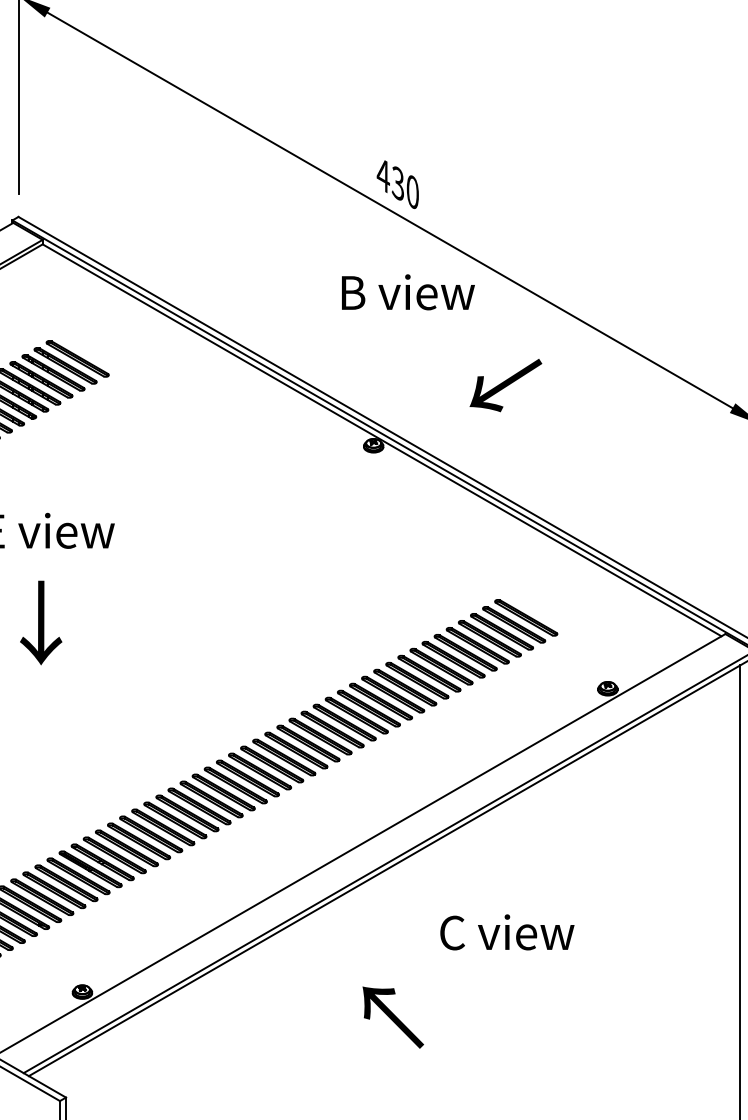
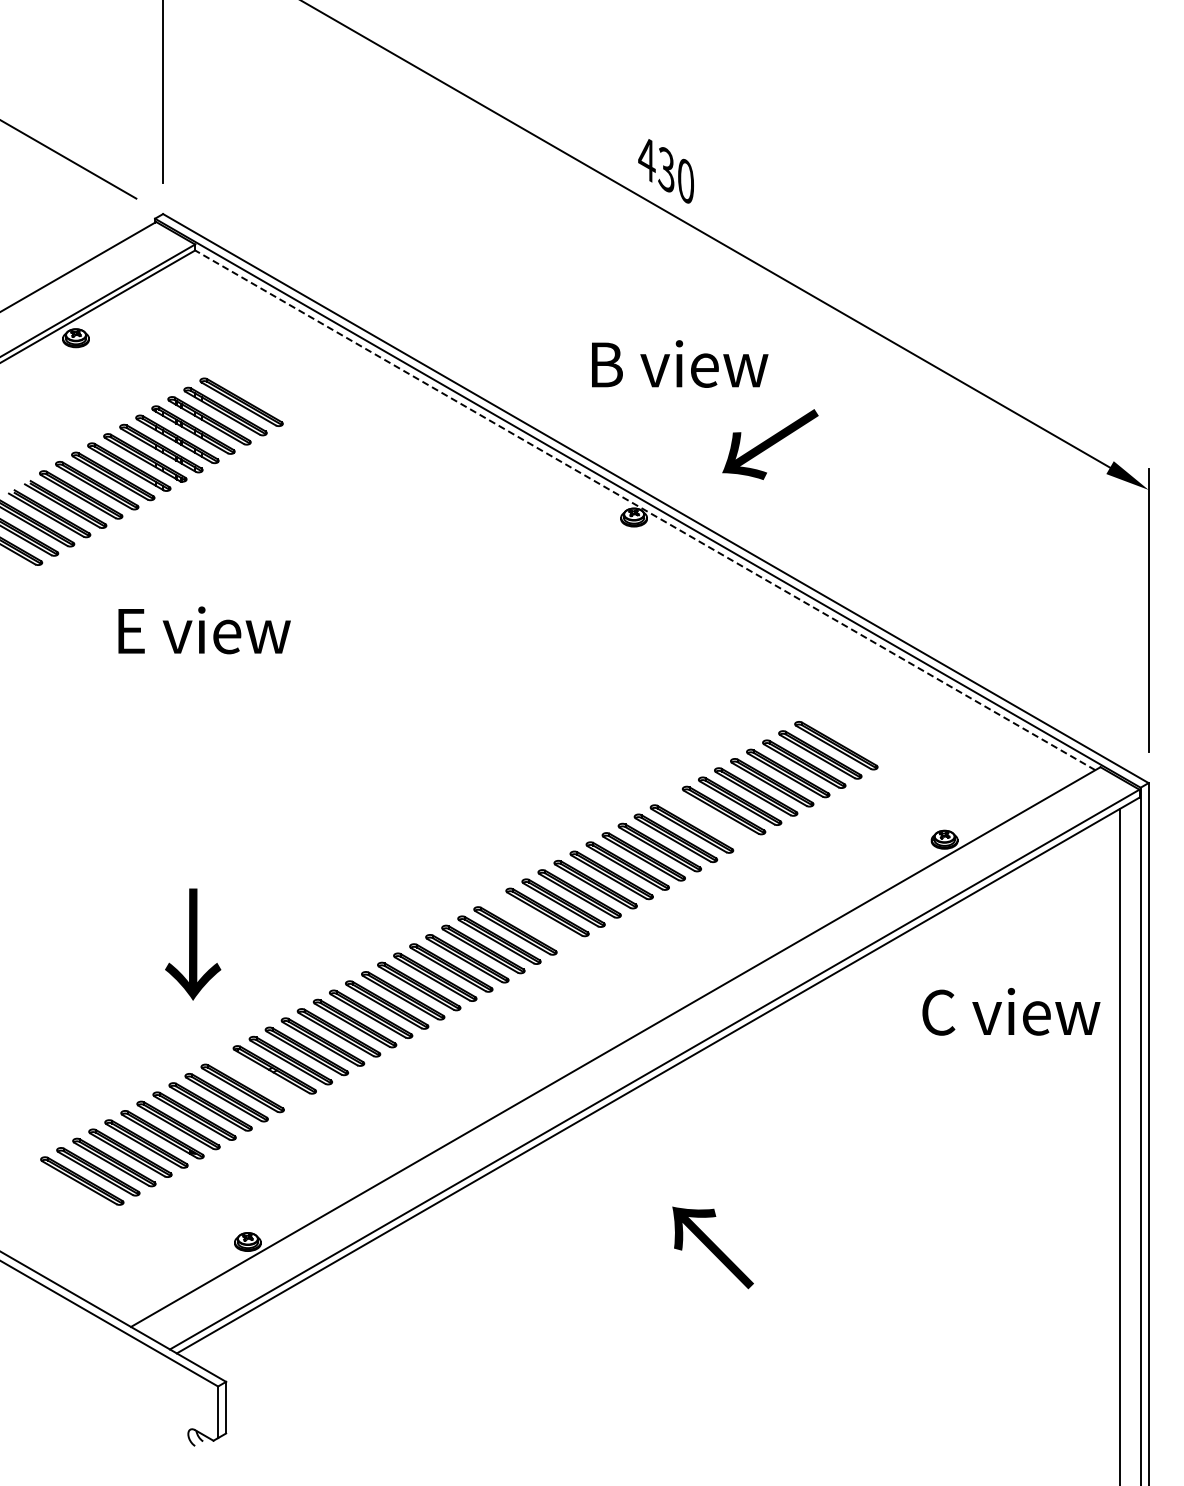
text: (408, 291) -> (680, 363), moved
text: (505, 385) -> (770, 444), moved
line: (382, 440) -> (645, 510), solid -> dashed
text: (41, 622) -> (193, 944), moved
part: (429, 673) -> (707, 819), removed
part: (296, 750) -> (531, 921), removed
part: (90, 868) -> (258, 1078), removed
text: (507, 932) -> (1011, 1011), moved
text: (392, 1017) -> (712, 1247), moved

